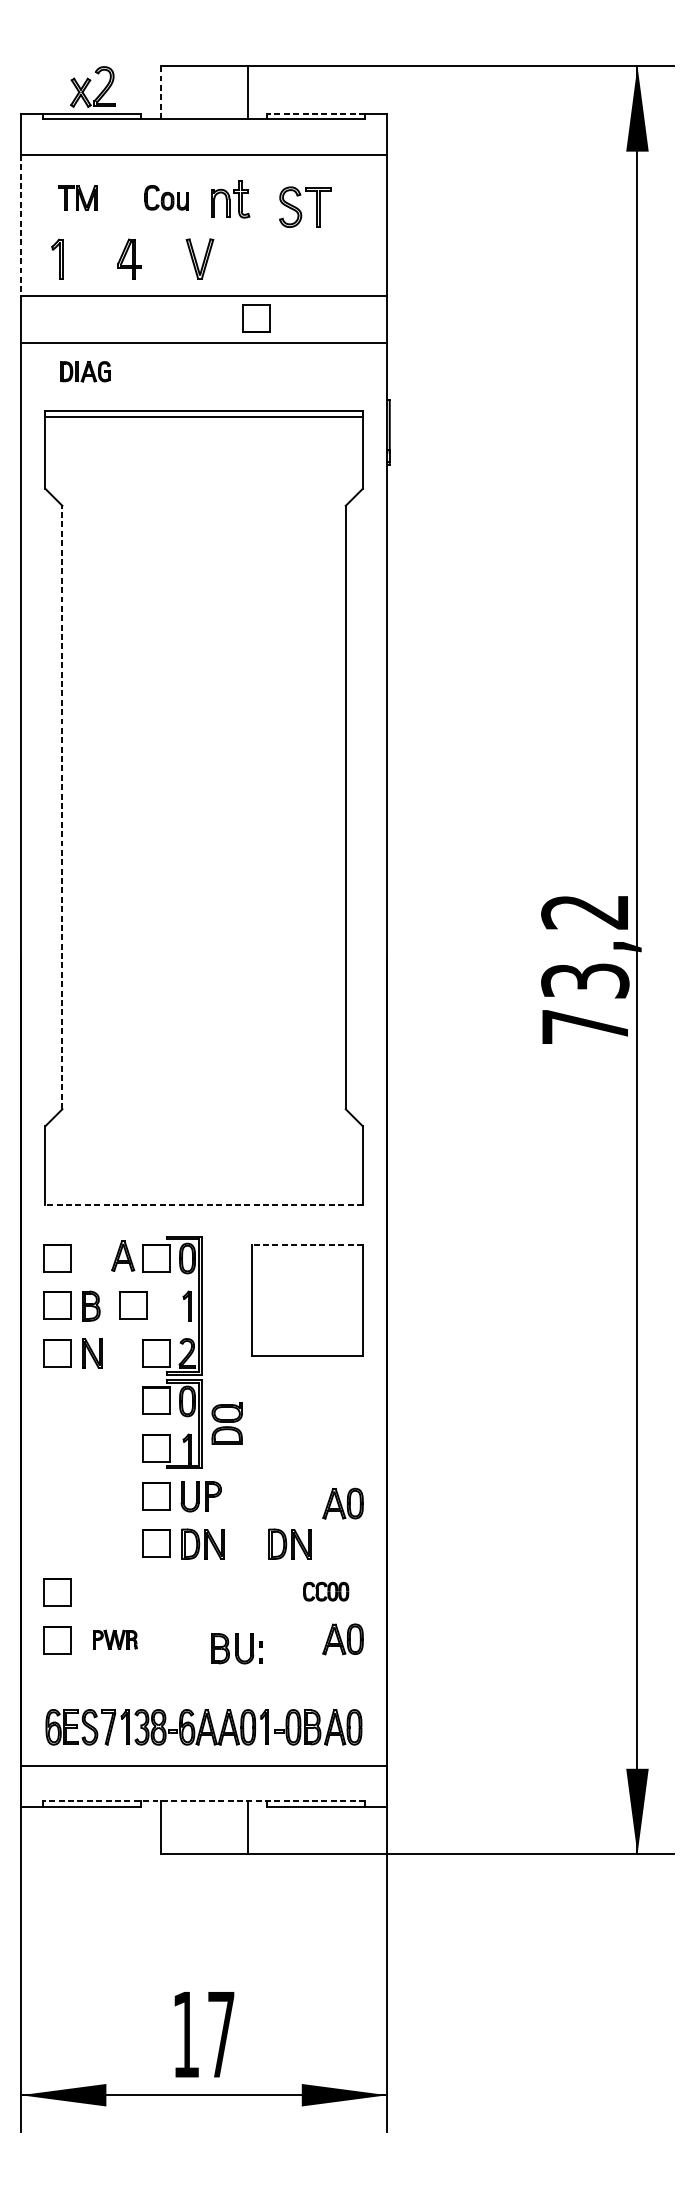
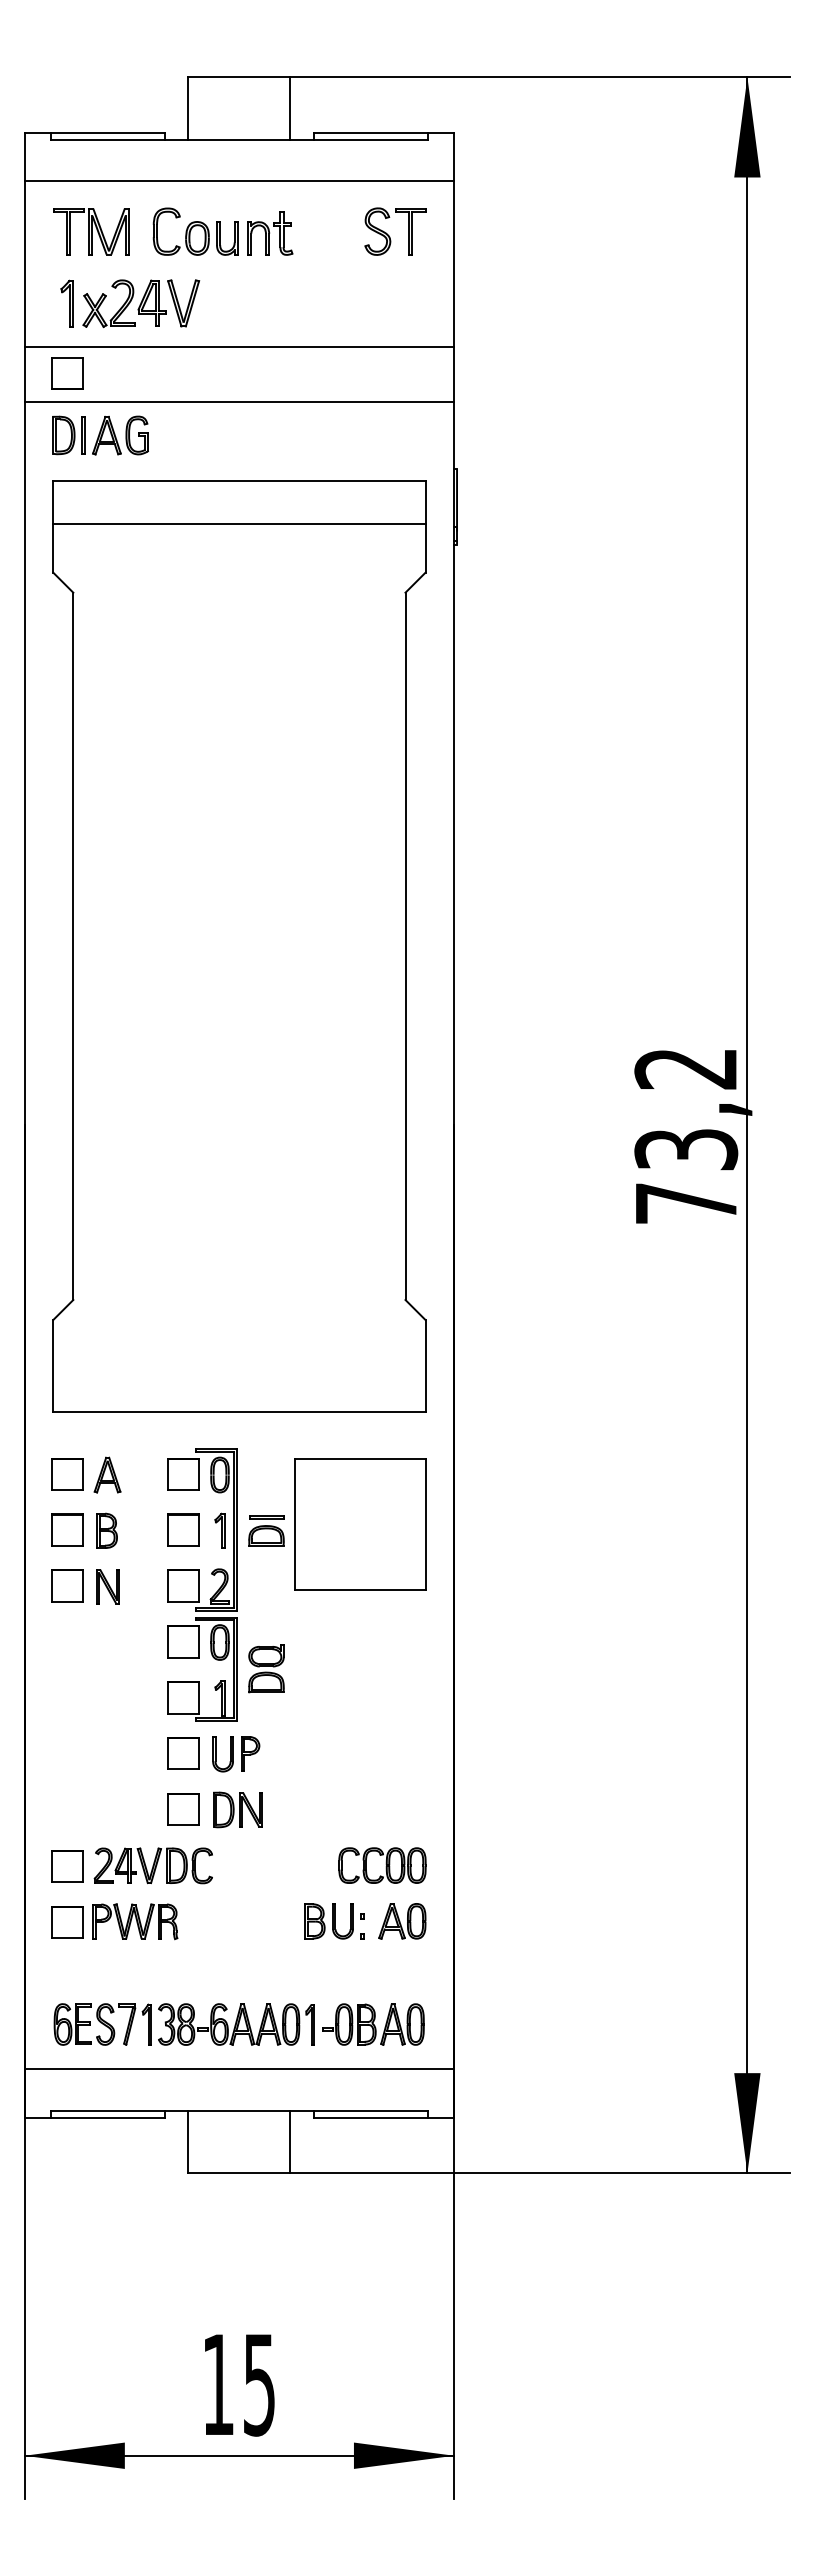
part: (92, 86) -> (108, 303), moved
line: (160, 93) -> (188, 109), dashed -> solid
line: (315, 114) -> (370, 133), dashed -> solid
part: (77, 197) -> (91, 231), size x1.67
part: (166, 197) -> (195, 231), size x1.67
part: (300, 210) -> (389, 235), moved
line: (20, 225) -> (24, 264), dashed -> solid
part: (199, 259) -> (183, 303), moved
part: (256, 318) -> (67, 373), moved
part: (85, 371) -> (100, 435), size x1.67
line: (204, 416) -> (239, 523), moved
line: (62, 807) -> (73, 946), dashed -> solid
line: (203, 1204) -> (238, 1411), dashed -> solid
line: (306, 1245) -> (359, 1459), dashed -> solid
part: (123, 1255) -> (107, 1474), moved
part: (133, 1305) -> (183, 1529), moved
part: (227, 1305) -> (266, 1530), added
part: (343, 1503) -> (402, 1762), removed
part: (289, 1543) -> (339, 1809), removed
part: (129, 1591) -> (152, 1865), added
part: (326, 1591) -> (382, 1865), size x1.67
part: (115, 1639) -> (135, 1921), size x1.67
part: (237, 1648) -> (334, 1921), moved
line: (204, 1800) -> (239, 2110), dashed -> solid
text: (221, 2035) -> (259, 2385), 17 -> 15

